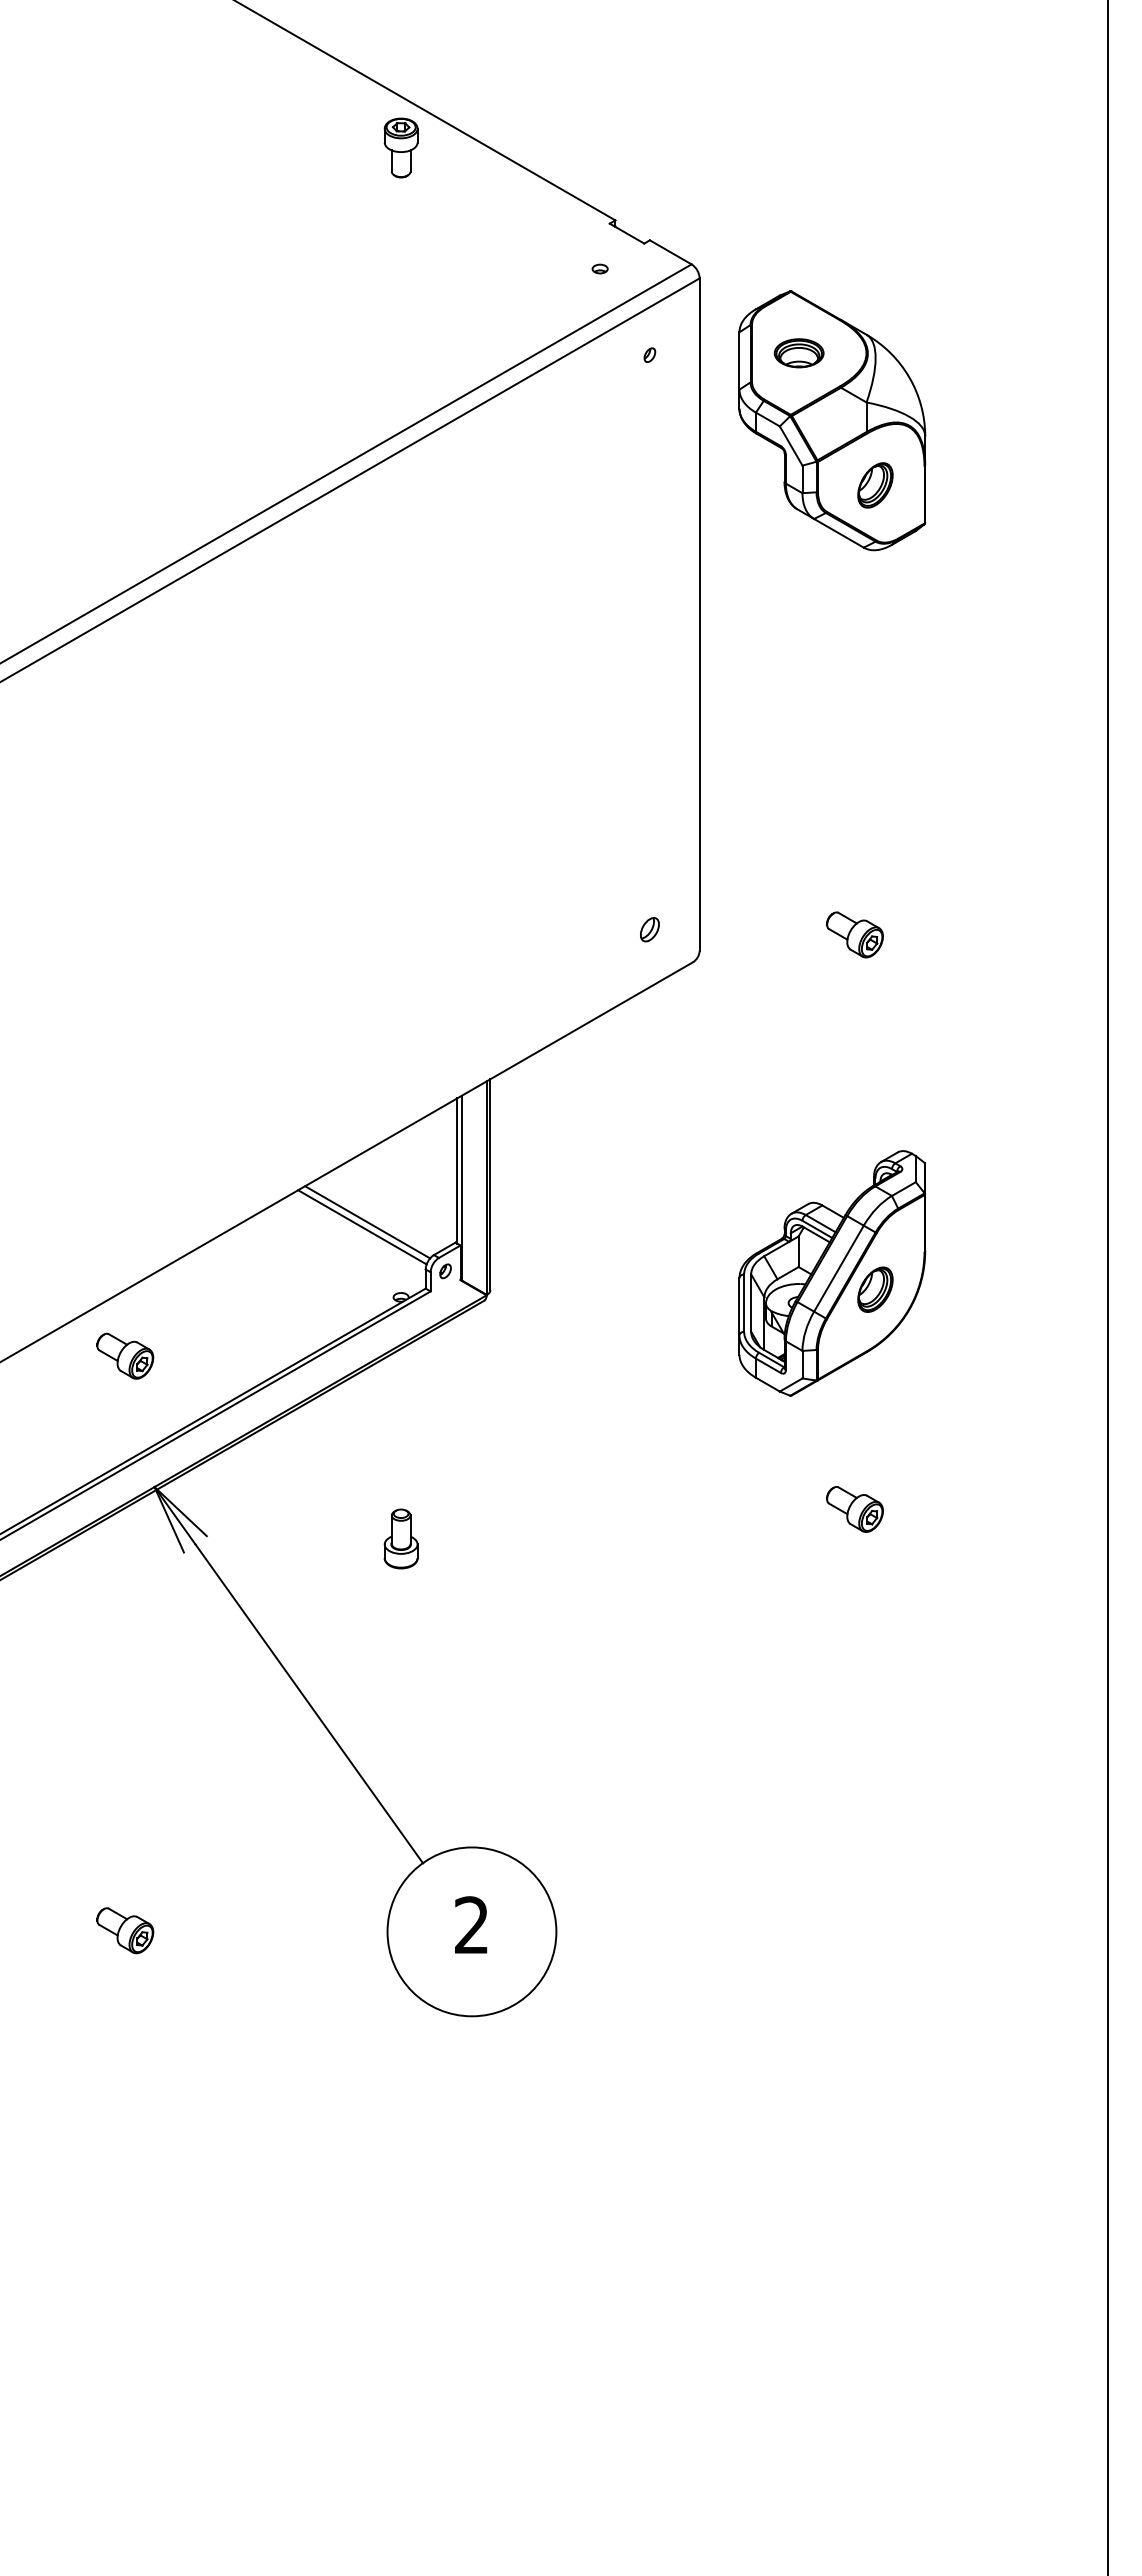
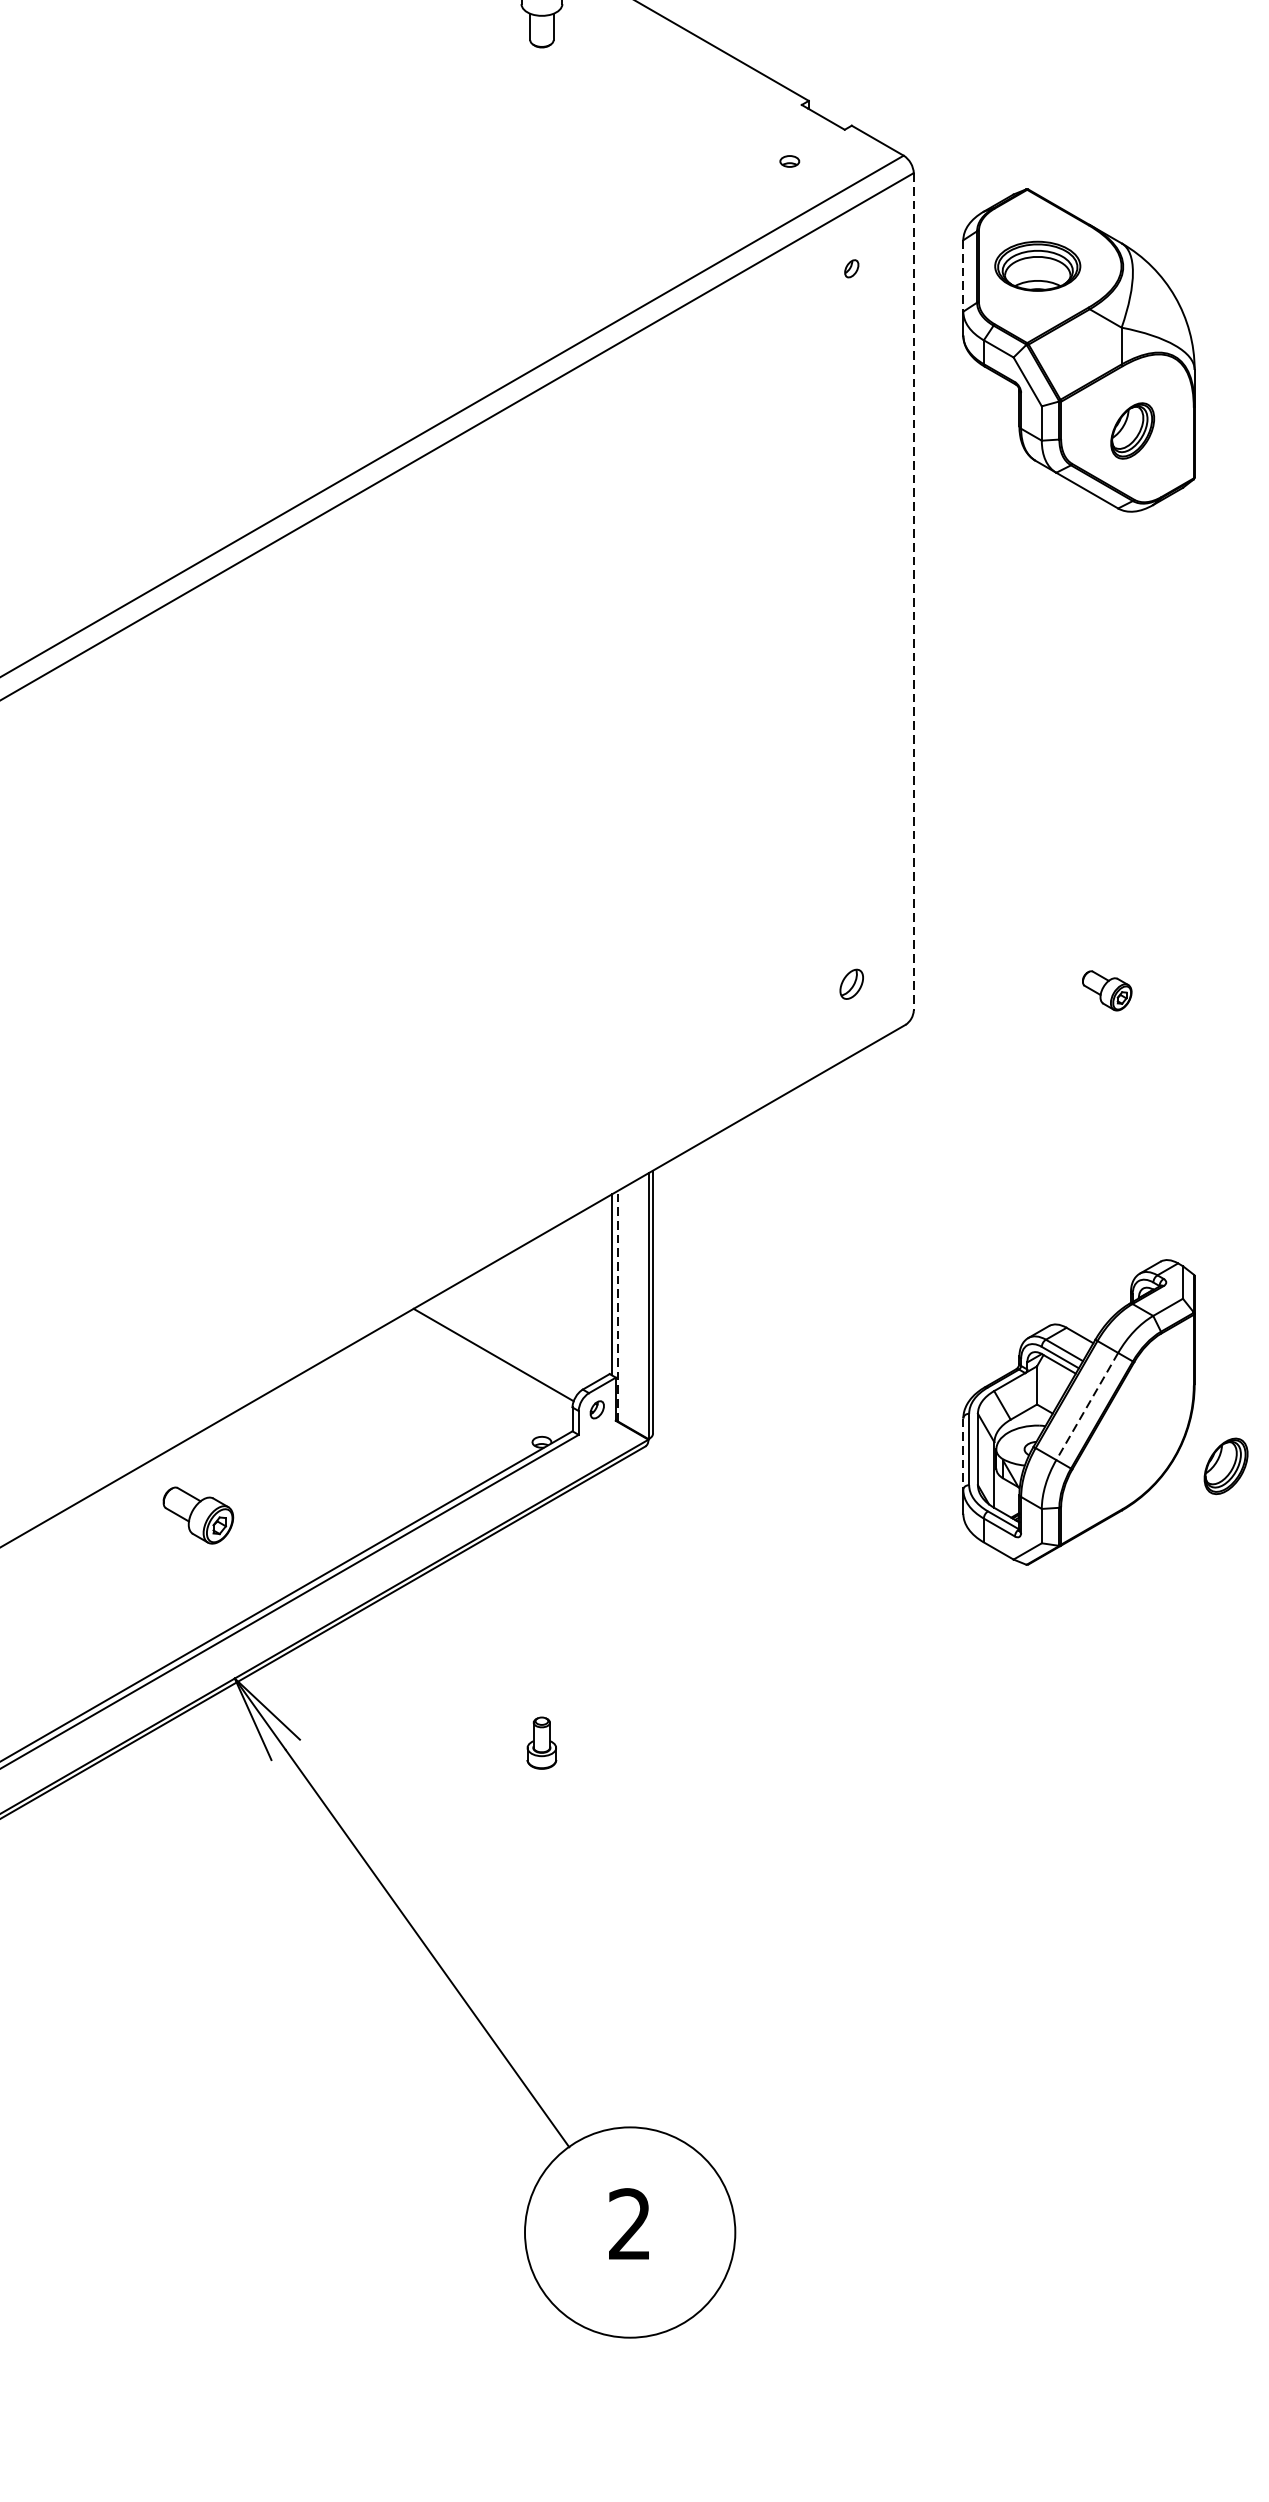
part: (798, 353) -> (1036, 266), size x1.4
line: (739, 360) -> (963, 275), solid -> dashed
line: (699, 615) -> (913, 592), solid -> dashed
part: (854, 934) -> (1106, 990), size x0.7
line: (462, 1188) -> (618, 1306), solid -> dashed
line: (367, 1222) -> (500, 1349), removed
line: (838, 1268) -> (1086, 1406), solid -> dashed
part: (875, 1289) -> (1226, 1466), moved
line: (739, 1306) -> (963, 1453), solid -> dashed
part: (854, 1509) -> (1106, 1706), removed
part: (400, 1538) -> (541, 1742), size x0.7
part: (125, 1930) -> (198, 2230), removed

